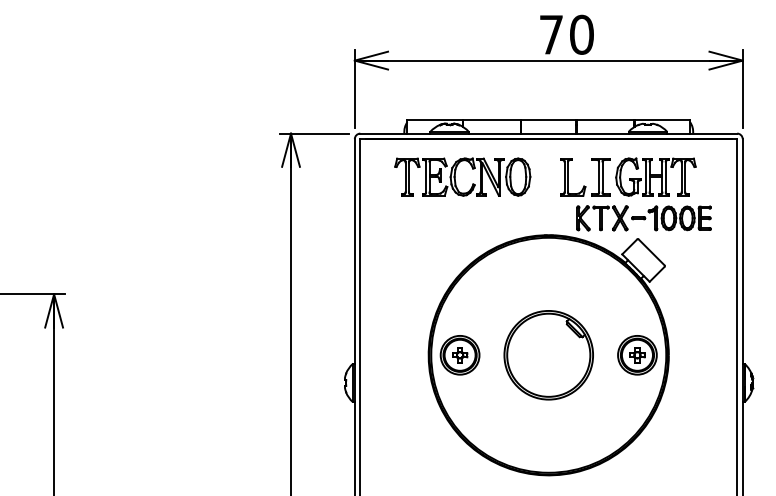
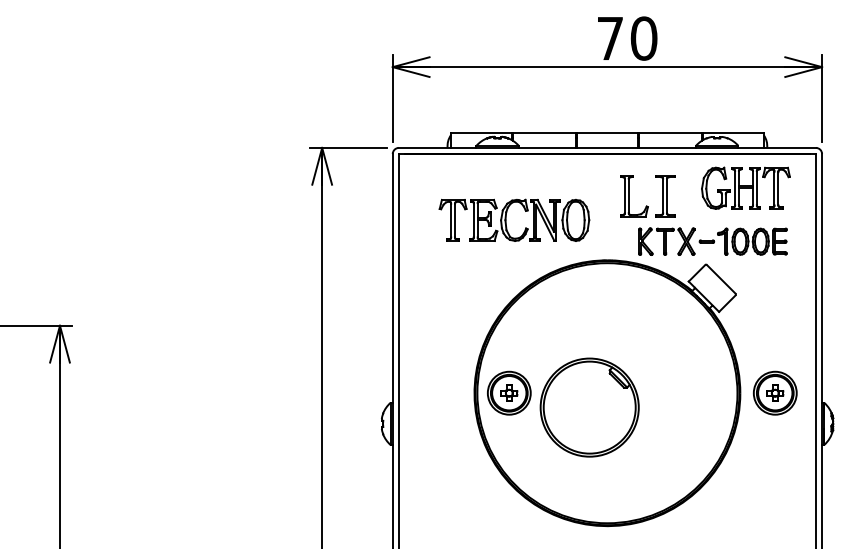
part: (455, 176) -> (506, 219), moved
part: (655, 176) -> (745, 187), moved
part: (548, 355) -> (589, 407), moved
part: (637, 355) -> (775, 393), moved

